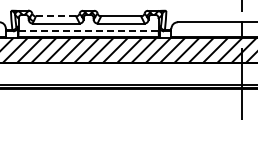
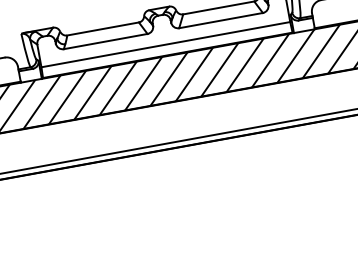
line: (56, 16) -> (104, 28), dashed -> solid
line: (89, 31) -> (167, 44), dashed -> solid

